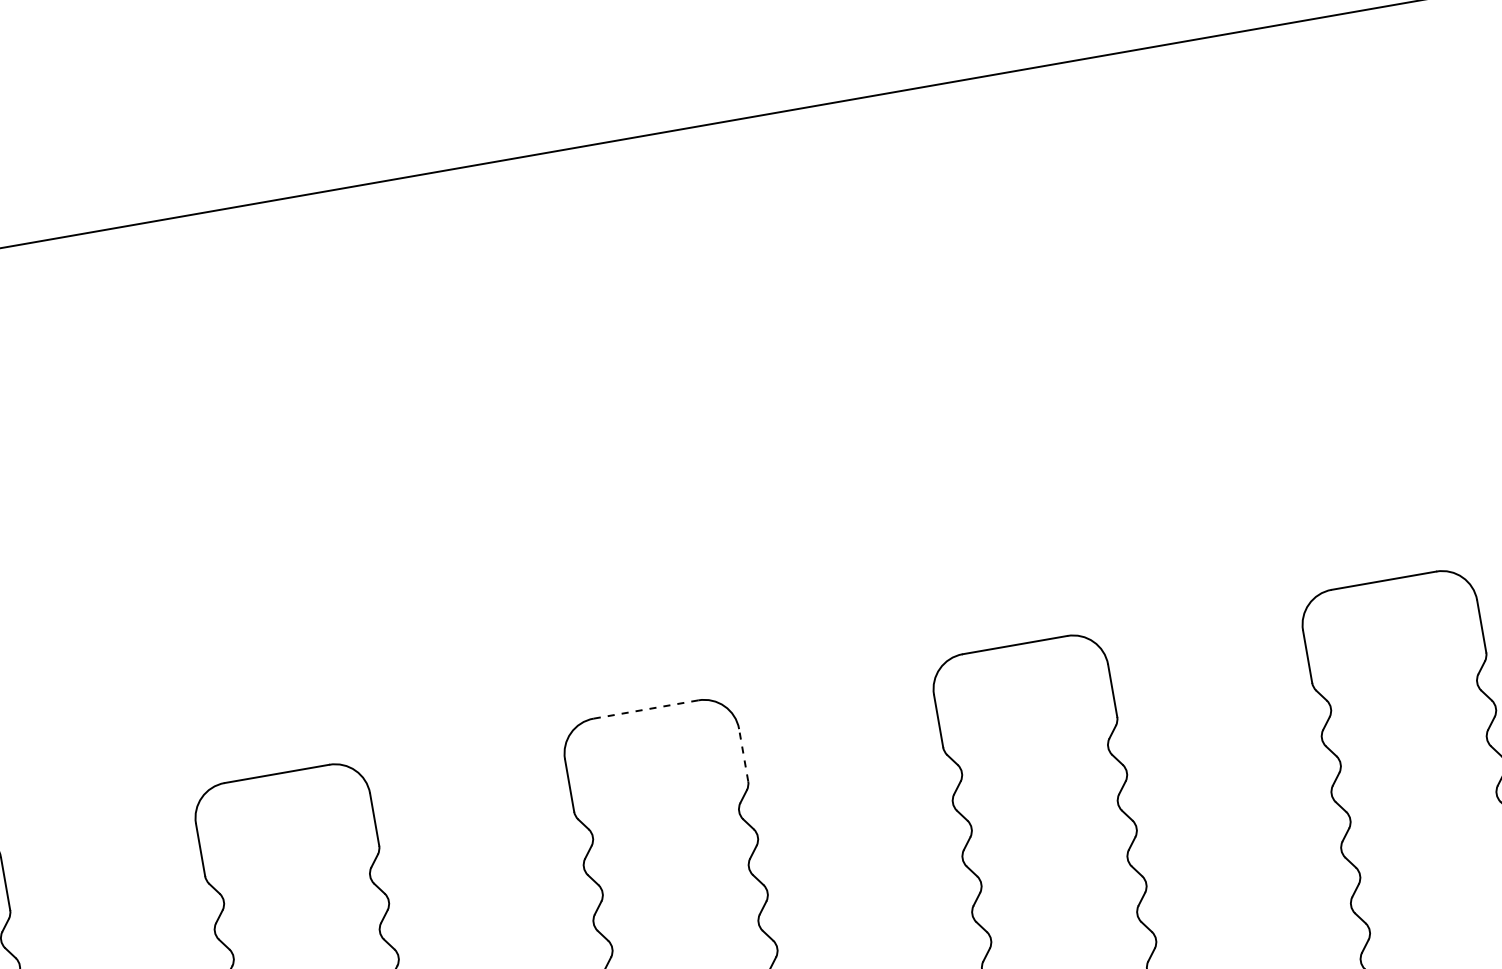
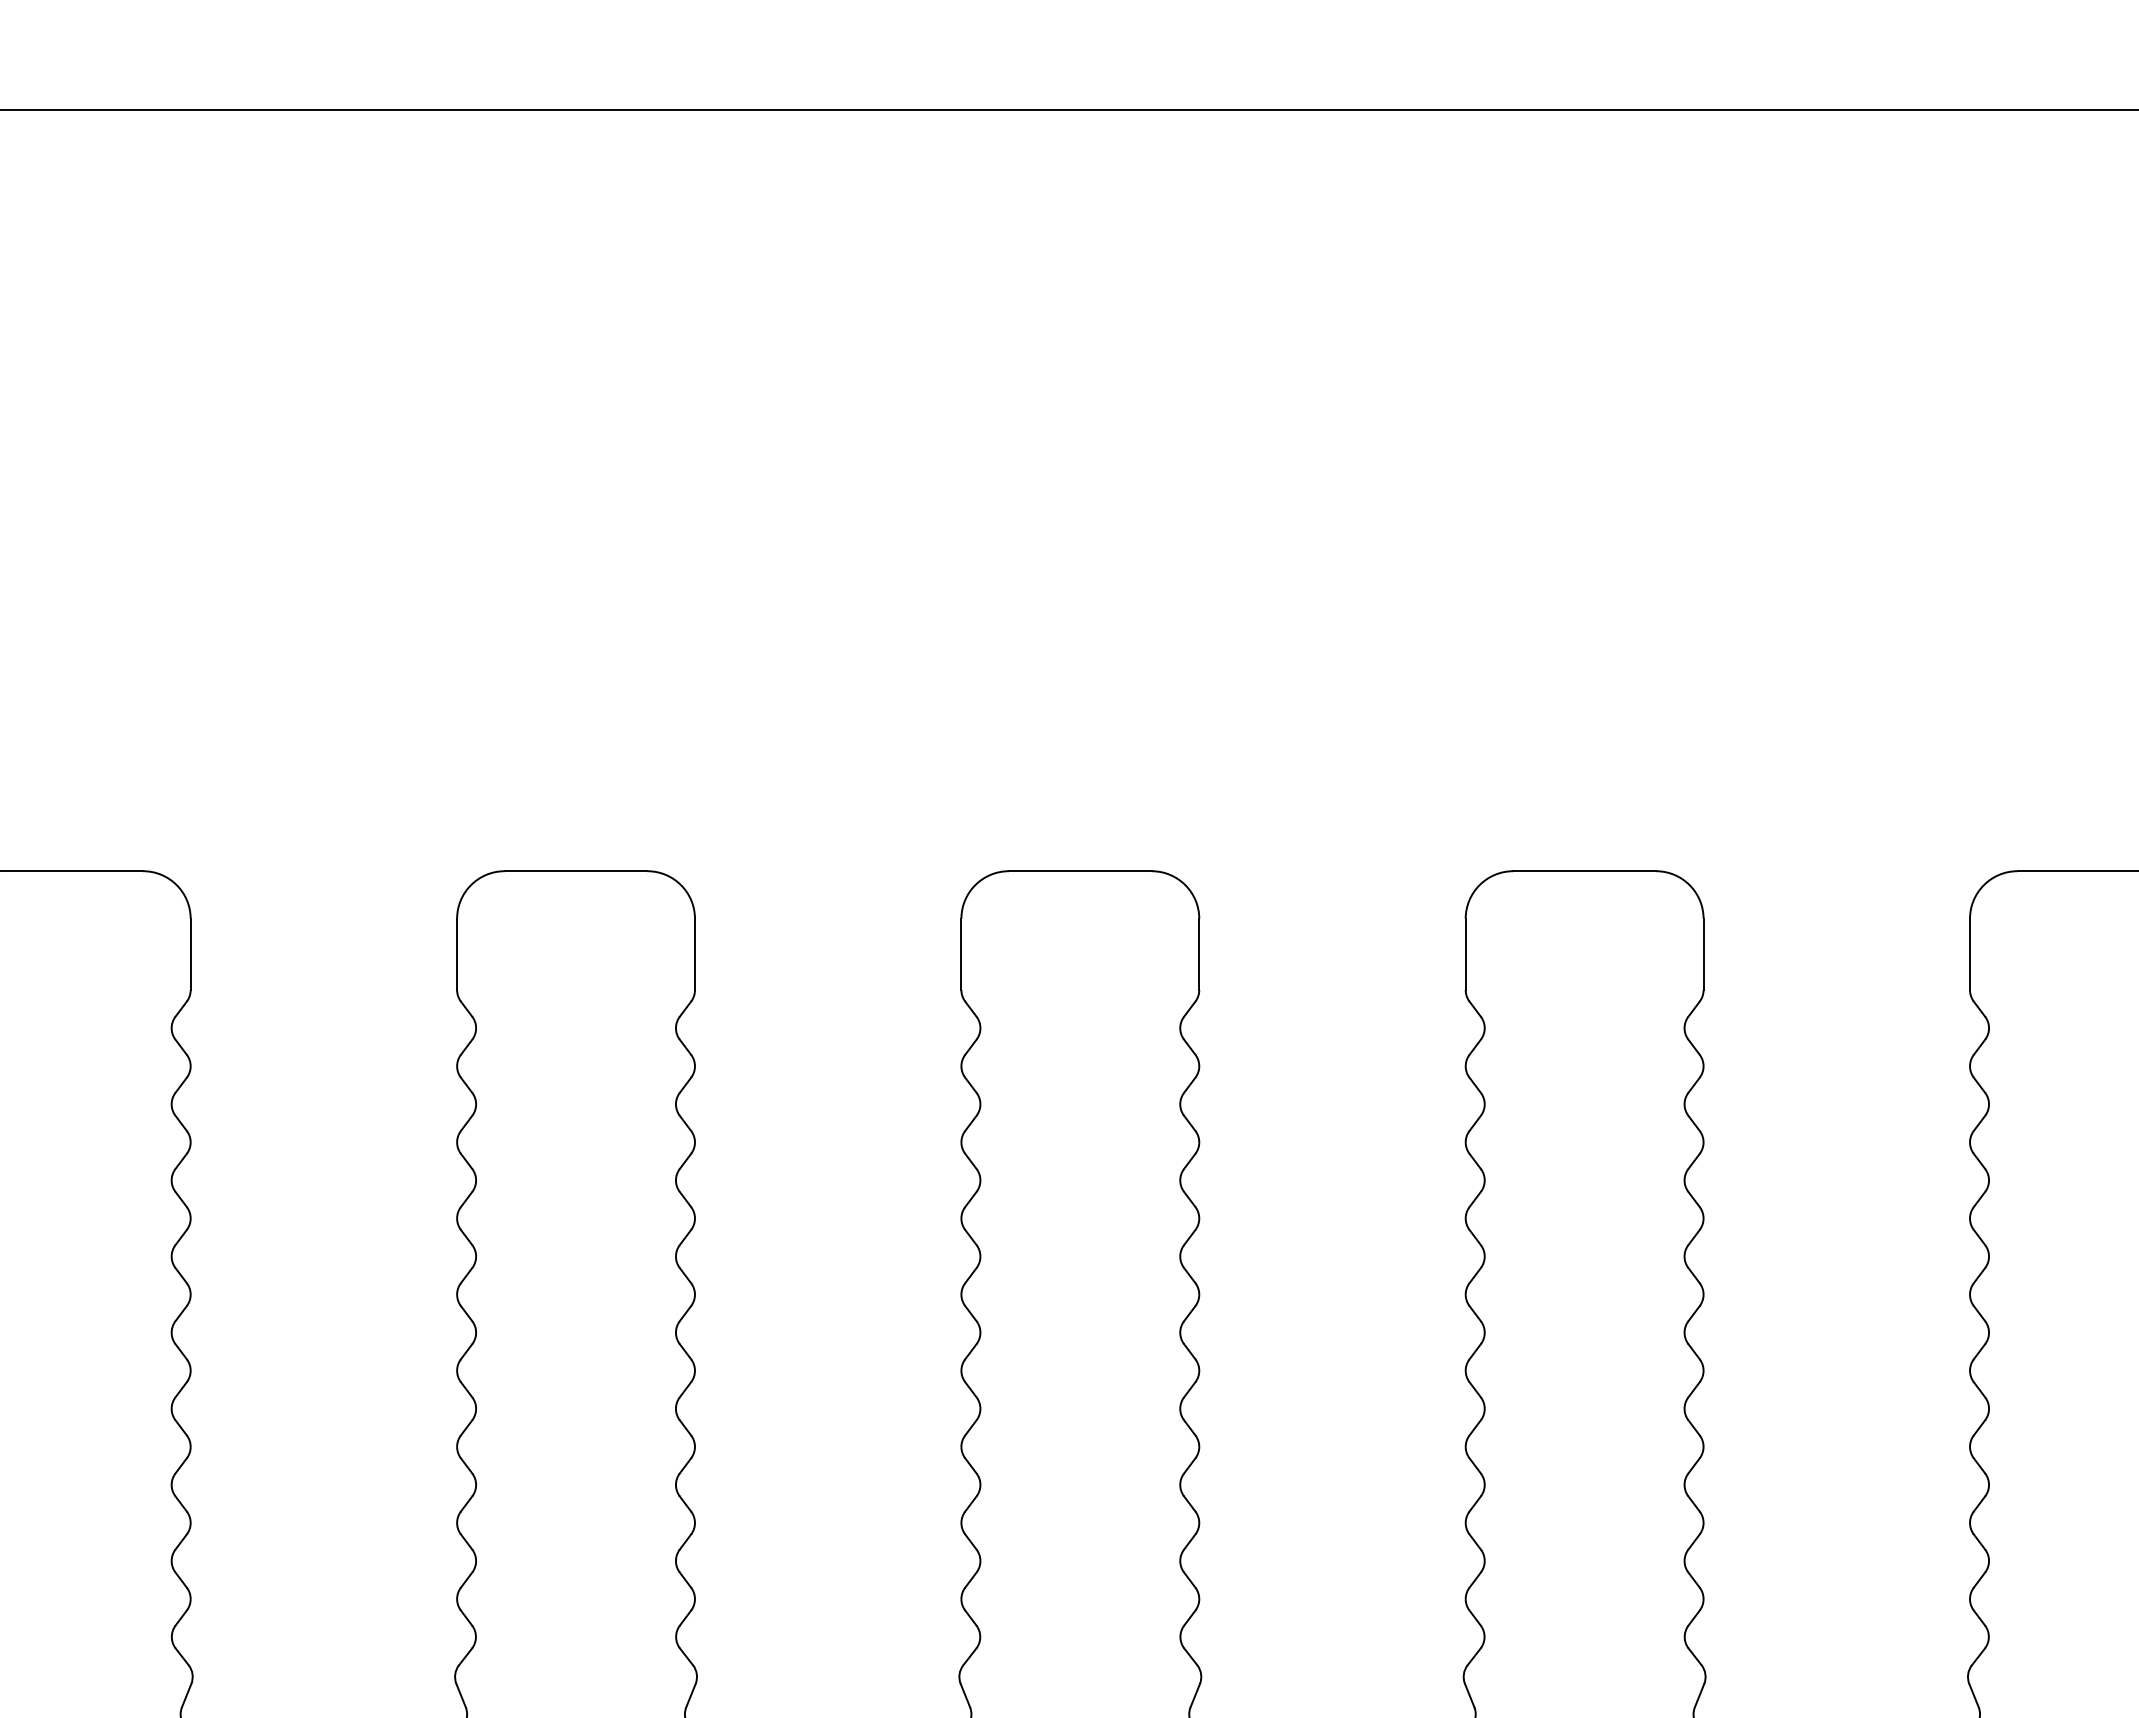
line: (645, 709) -> (1079, 871), dashed -> solid
line: (743, 755) -> (1199, 954), dashed -> solid

